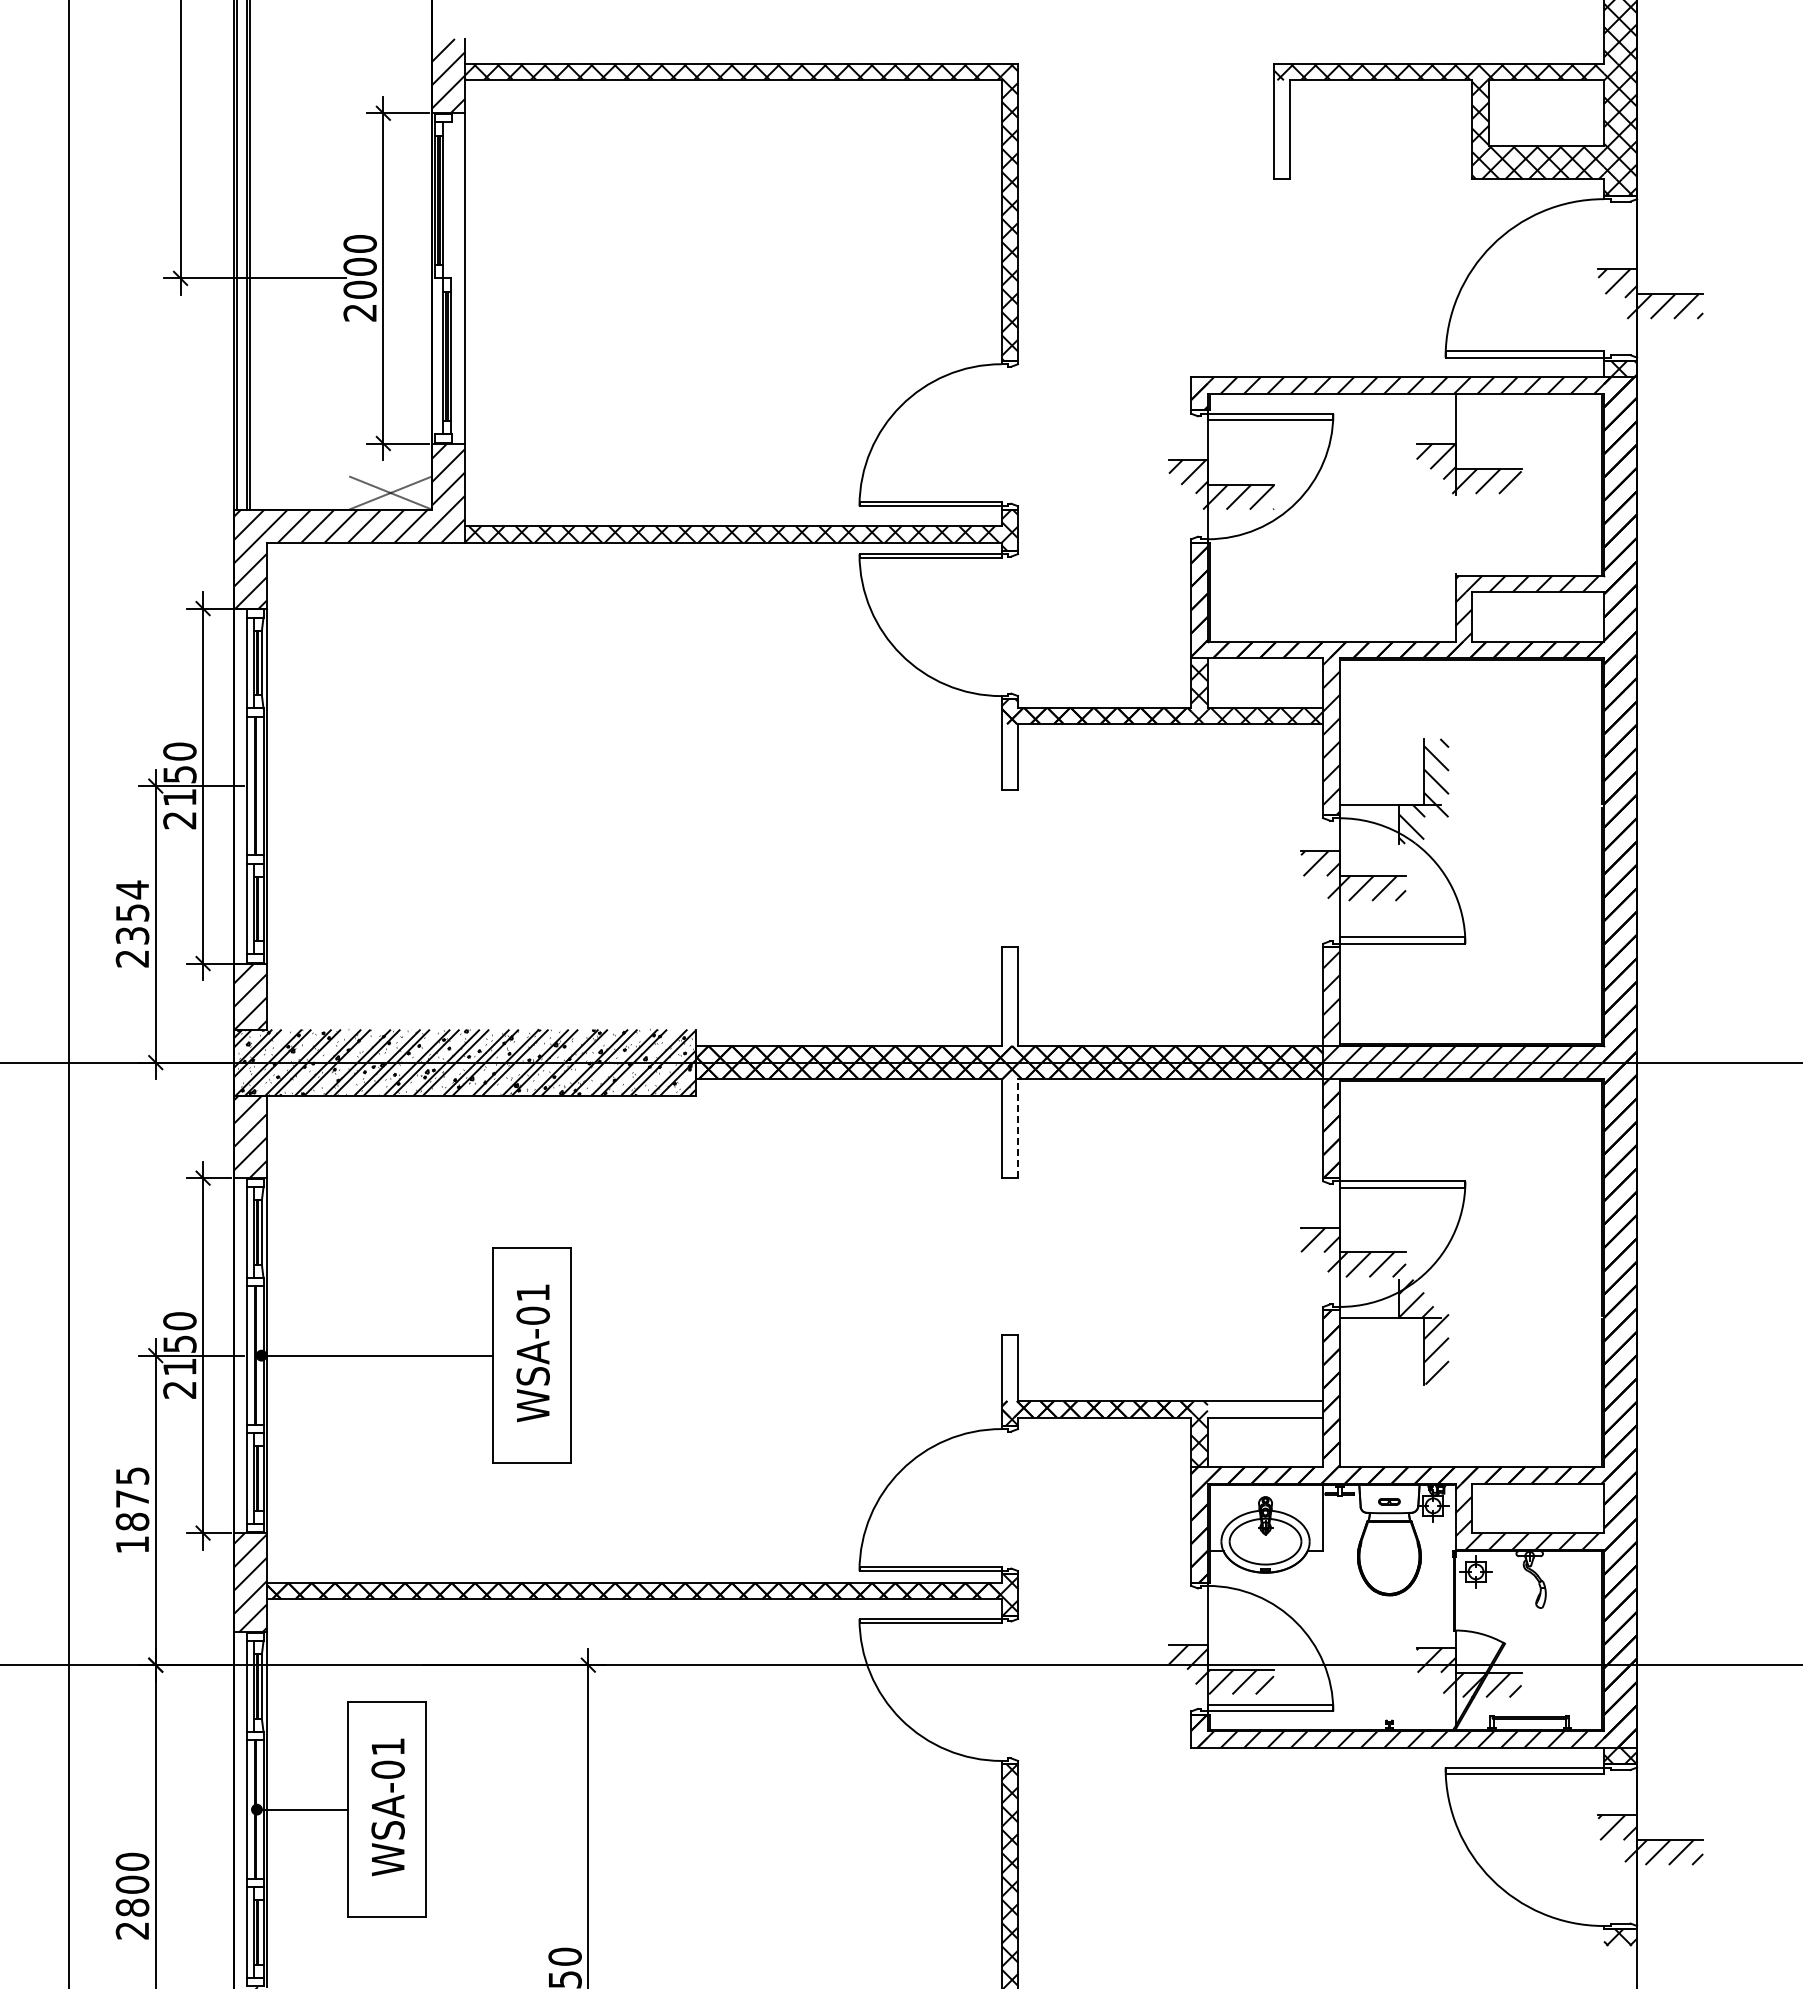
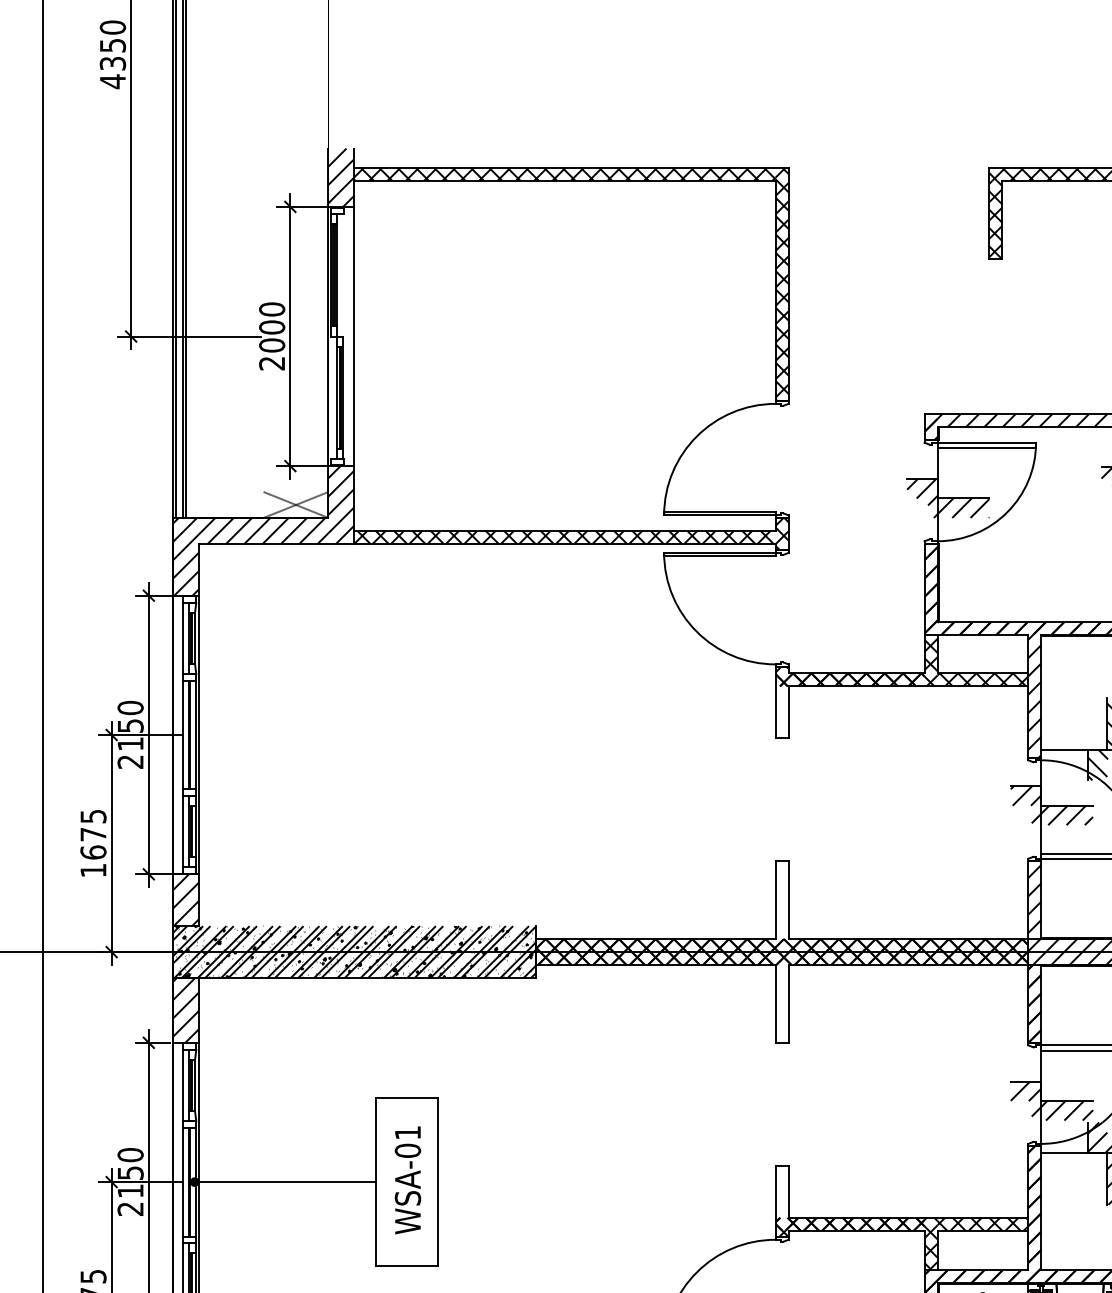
hatch: (1281, 129) -> (995, 219), added
text: (132, 923) -> (93, 842), 2354 -> 1675
line: (1018, 1128) -> (788, 1003), dashed -> solid
hatch: (1265, 1409) -> (982, 1224), added

